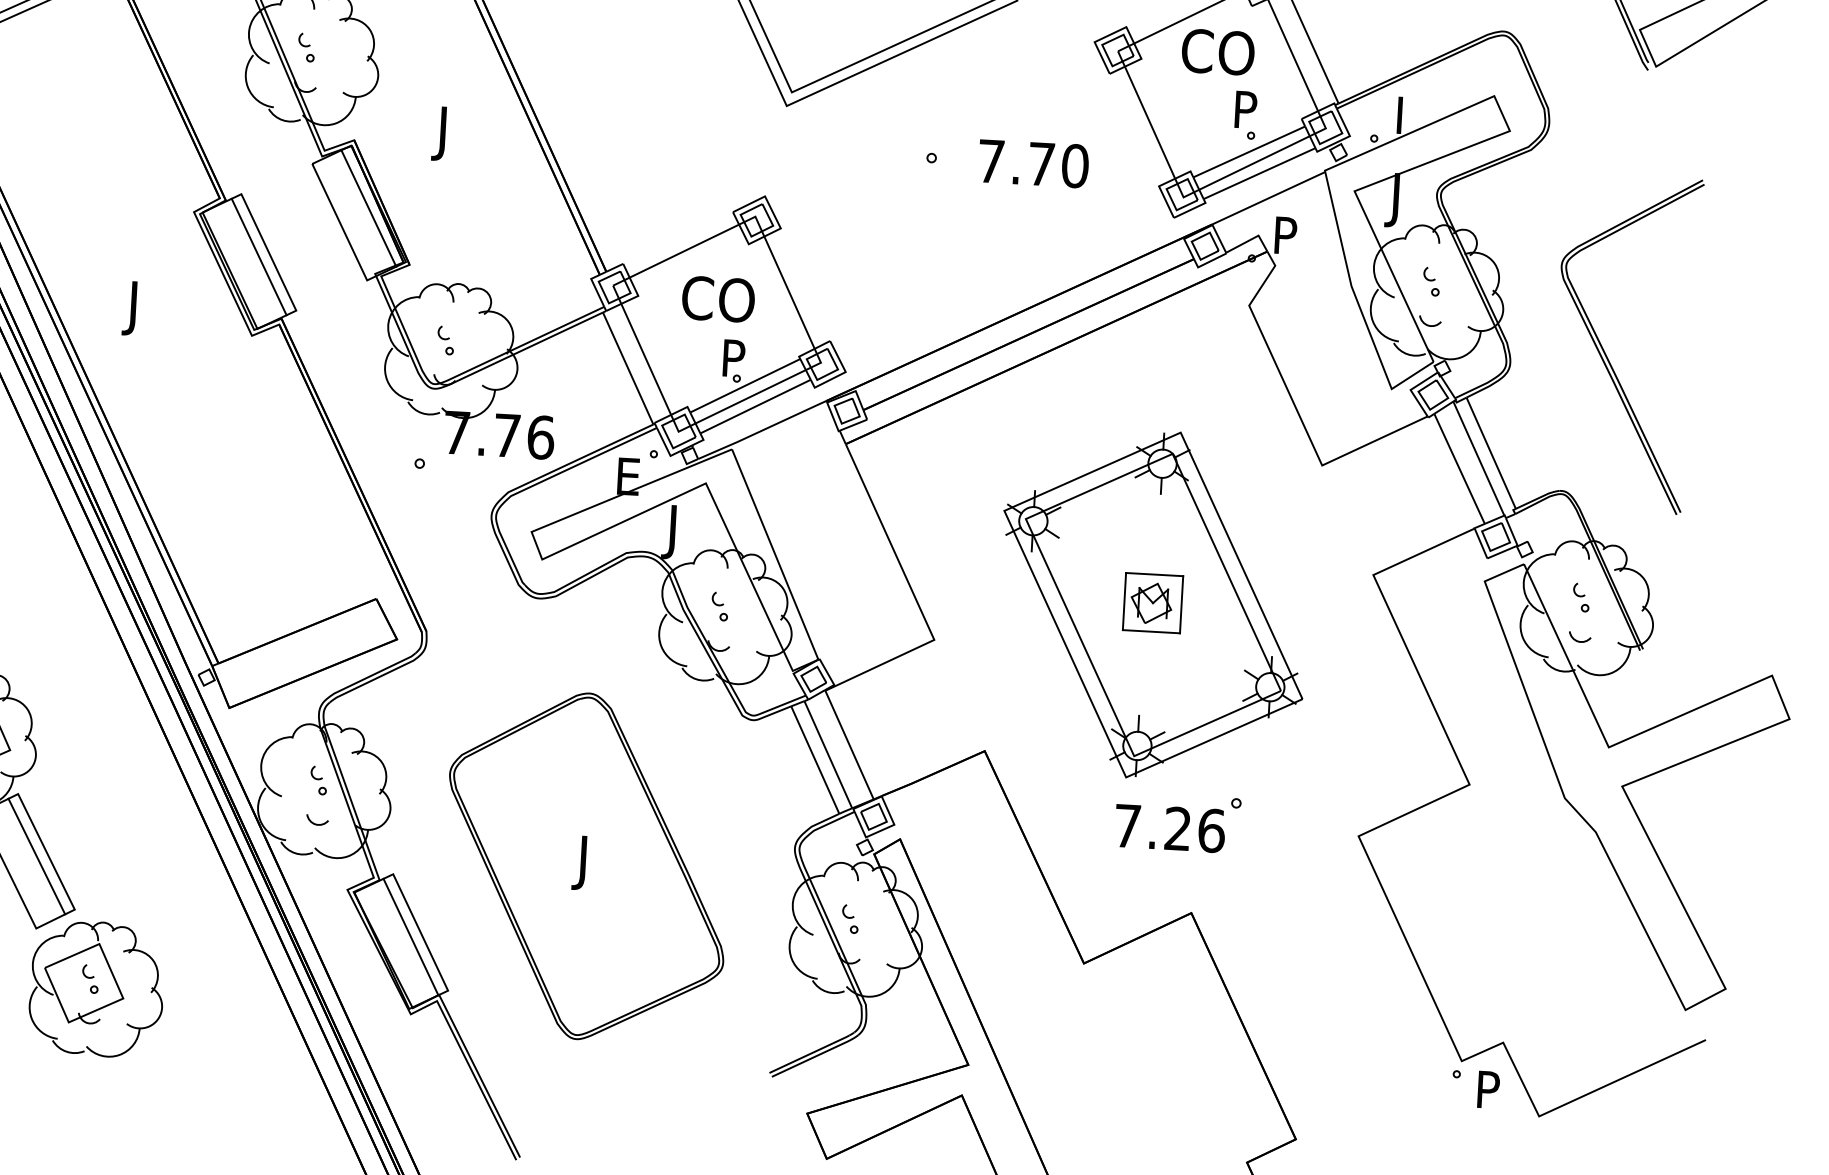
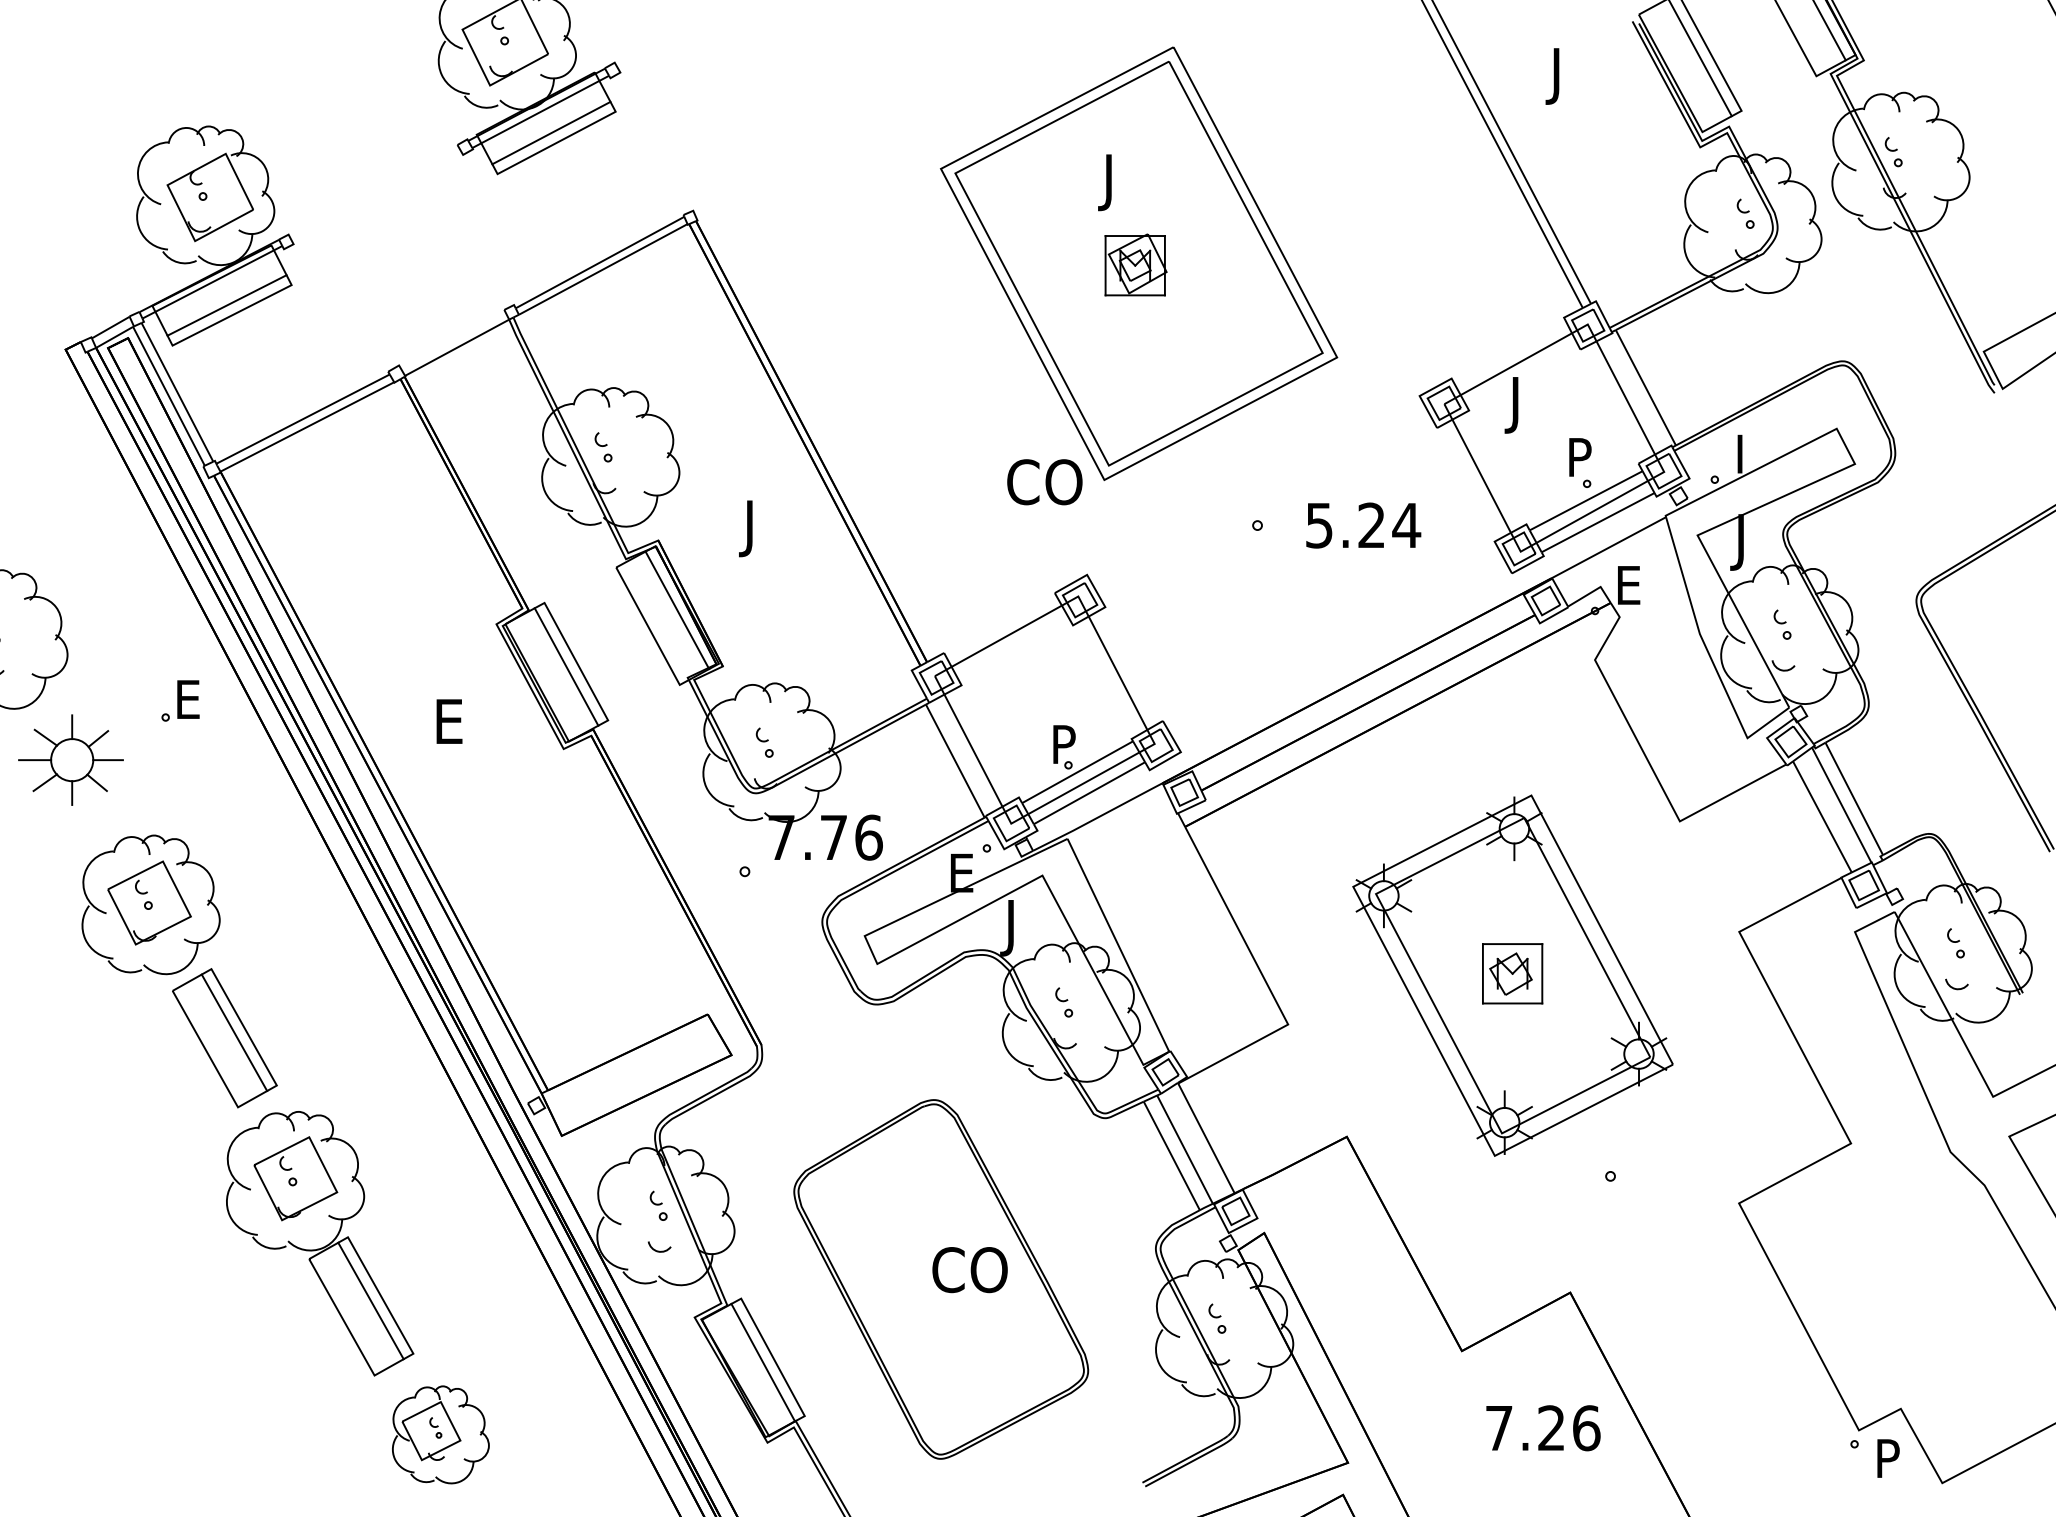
text: (1214, 57) -> (1544, 404), CO -> J
text: (1033, 163) -> (1363, 525), 7.70 -> 5.24
text: (1288, 235) -> (1631, 585), P -> E
text: (718, 299) -> (1044, 482), moved
text: (139, 308) -> (445, 727), J -> E
text: (1170, 828) -> (1543, 1428), moved
text: (611, 864) -> (966, 1275), J -> CO
part: (96, 988) -> (440, 1434), size x0.7

